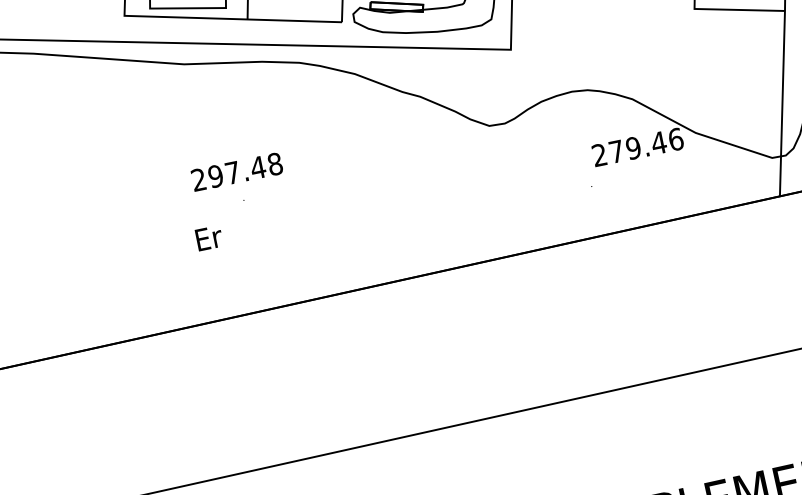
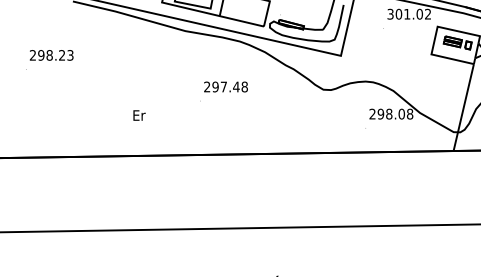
text: (645, 144) -> (395, 113), 279.46 -> 298.08
text: (235, 171) -> (225, 86), moved
text: (209, 238) -> (139, 115), moved

